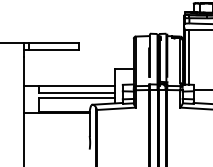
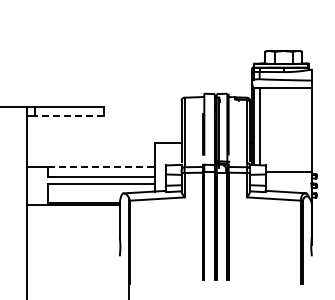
line: (53, 49) -> (69, 116), solid -> dashed
line: (76, 85) -> (101, 166), solid -> dashed

